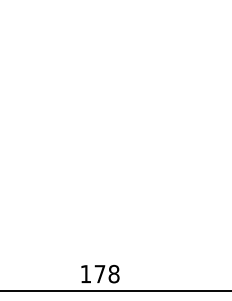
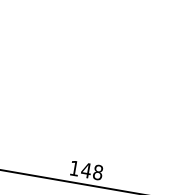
text: (99, 274) -> (85, 170), 178 -> 148

